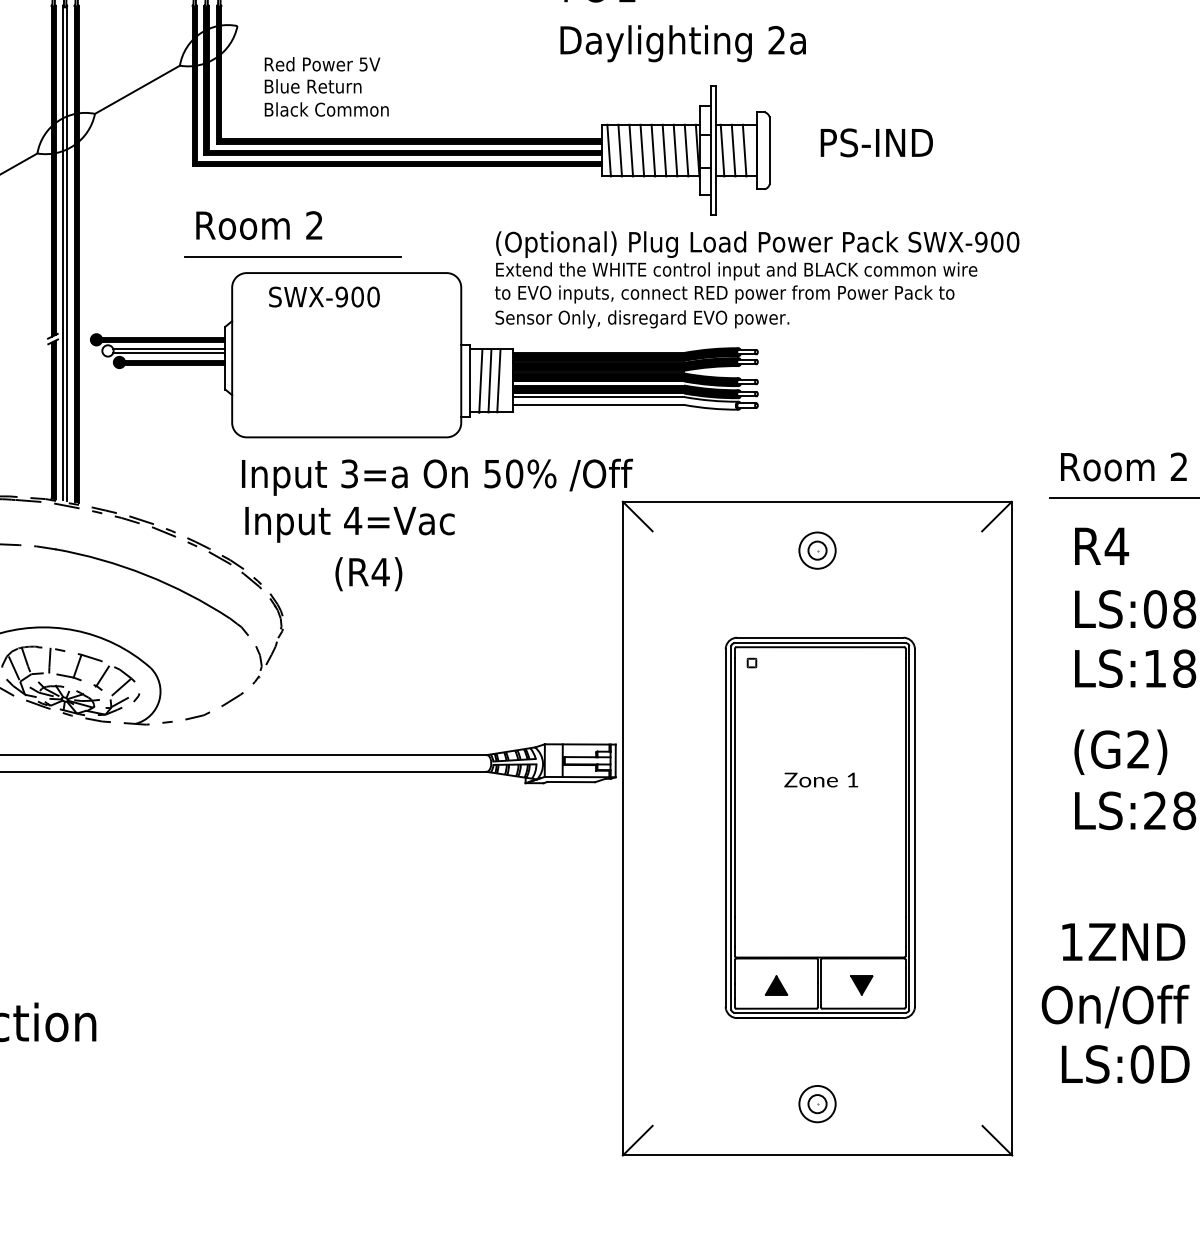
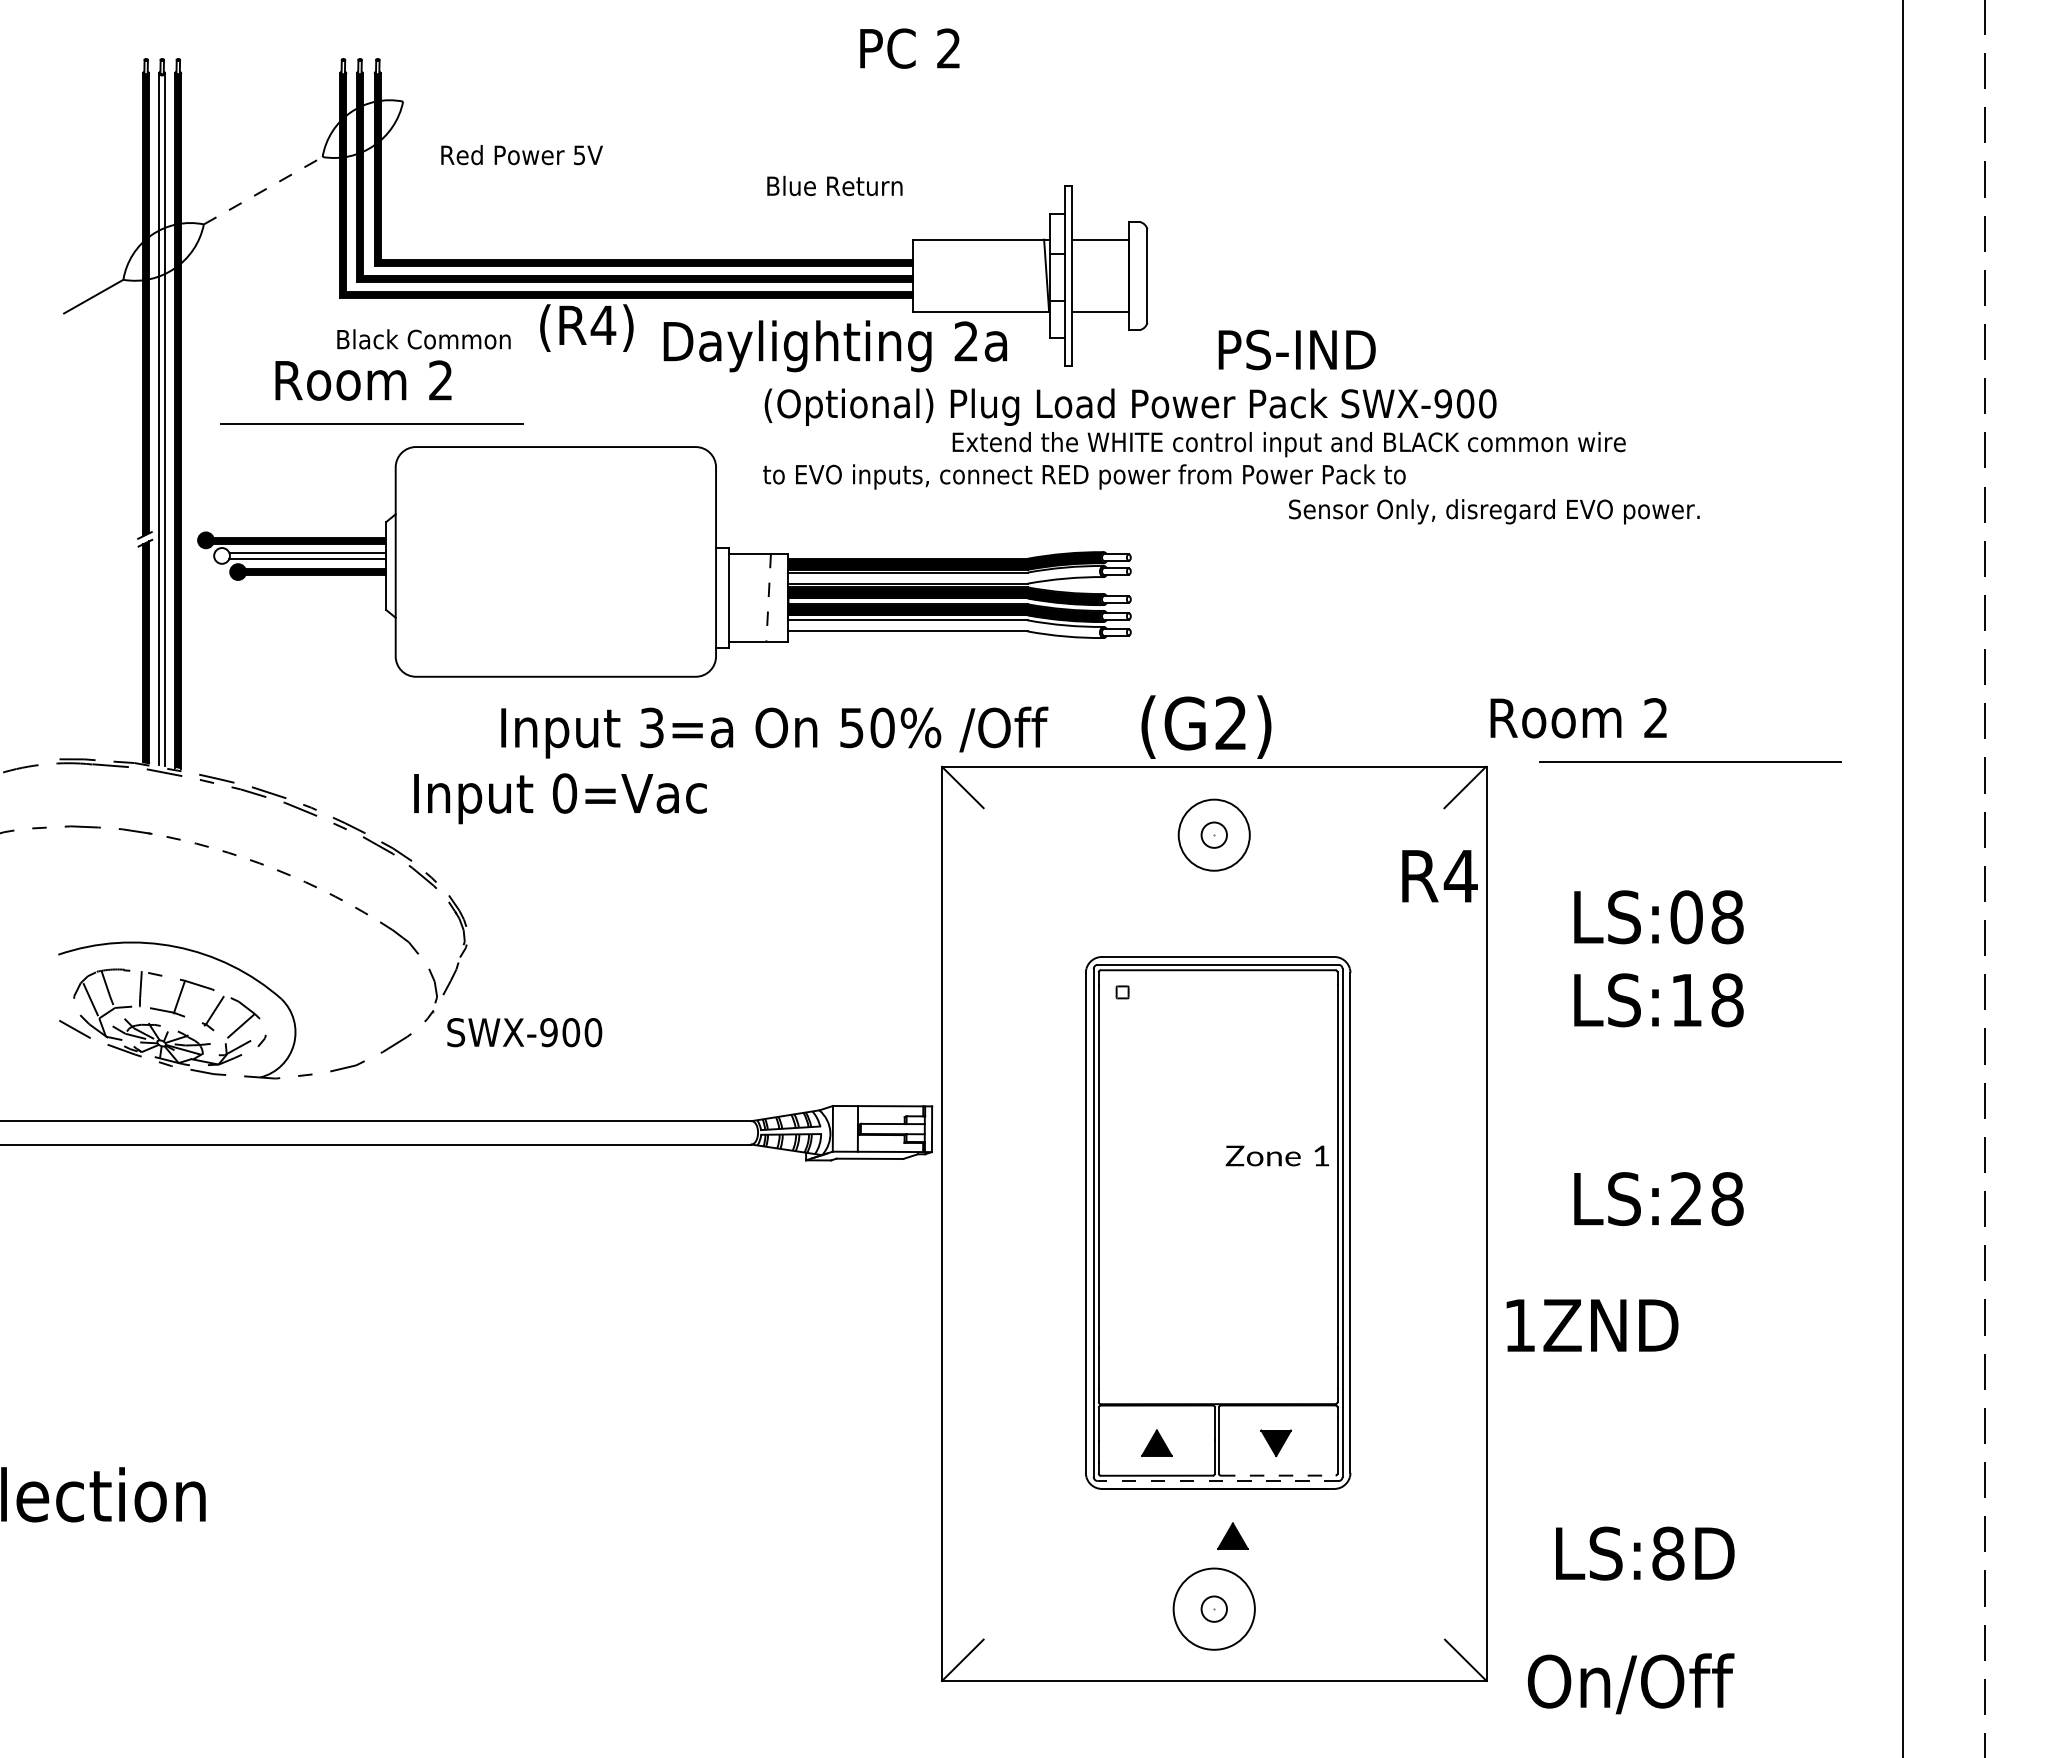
text: (682, 43) -> (834, 346), moved
text: (312, 86) -> (834, 185), moved
line: (137, 89) -> (263, 190), solid -> dashed
text: (326, 109) -> (423, 339), moved
text: (876, 142) -> (1296, 349), moved
line: (608, 150) -> (922, 275), removed
line: (619, 150) -> (937, 275), removed
line: (631, 150) -> (953, 275), removed
line: (641, 150) -> (968, 275), removed
line: (653, 150) -> (984, 275), removed
line: (663, 150) -> (999, 275), removed
line: (675, 150) -> (1015, 275), removed
line: (686, 150) -> (1030, 275), removed
line: (721, 150) -> (1080, 275), removed
line: (733, 150) -> (1096, 275), removed
line: (744, 150) -> (1111, 275), removed
text: (259, 225) -> (363, 380), moved
line: (292, 256) -> (371, 423), moved
text: (736, 271) -> (1288, 444), moved
text: (324, 297) -> (524, 1032), moved
text: (642, 319) -> (1494, 511), moved
fill: (625, 364) -> (945, 574), removed
line: (480, 380) -> (743, 597), removed
line: (490, 380) -> (756, 597), removed
line: (498, 381) -> (768, 598), solid -> dashed
text: (1123, 467) -> (1578, 718), moved
text: (437, 477) -> (774, 732), moved
text: (352, 520) -> (564, 793), 4=Vac -> 0=Vac
text: (1101, 546) -> (1439, 876), moved
circle: (816, 550) -> (1213, 834), size x1.4
text: (368, 573) -> (586, 327), moved
arc: (146, 575) -> (275, 869), solid -> dashed
text: (1120, 751) -> (1206, 726), moved
text: (820, 779) -> (1276, 1155), moved
text: (1123, 942) -> (1592, 1325), moved
text: (1115, 1006) -> (1630, 1683), moved
line: (863, 1008) -> (1278, 1475), solid -> dashed
line: (819, 1012) -> (1217, 1481), solid -> dashed
part: (830, 1052) -> (1232, 1536), added
text: (1142, 1064) -> (1668, 1553), LS:0D -> LS:8D
circle: (816, 1103) -> (1213, 1608), size x1.6

